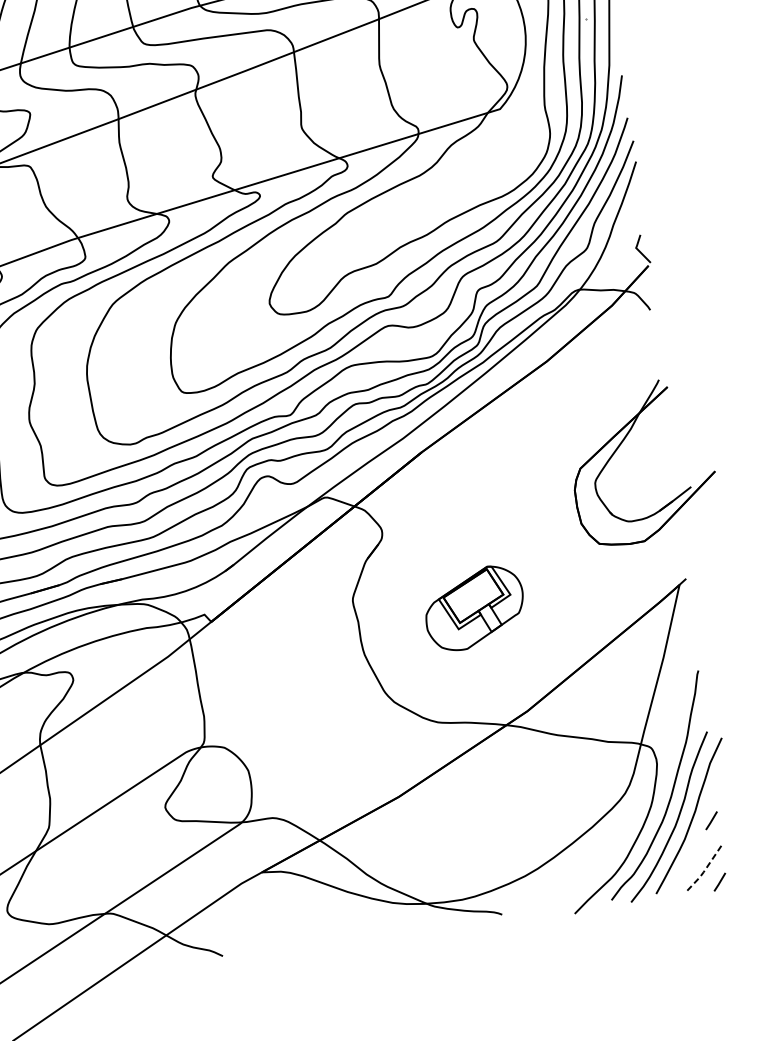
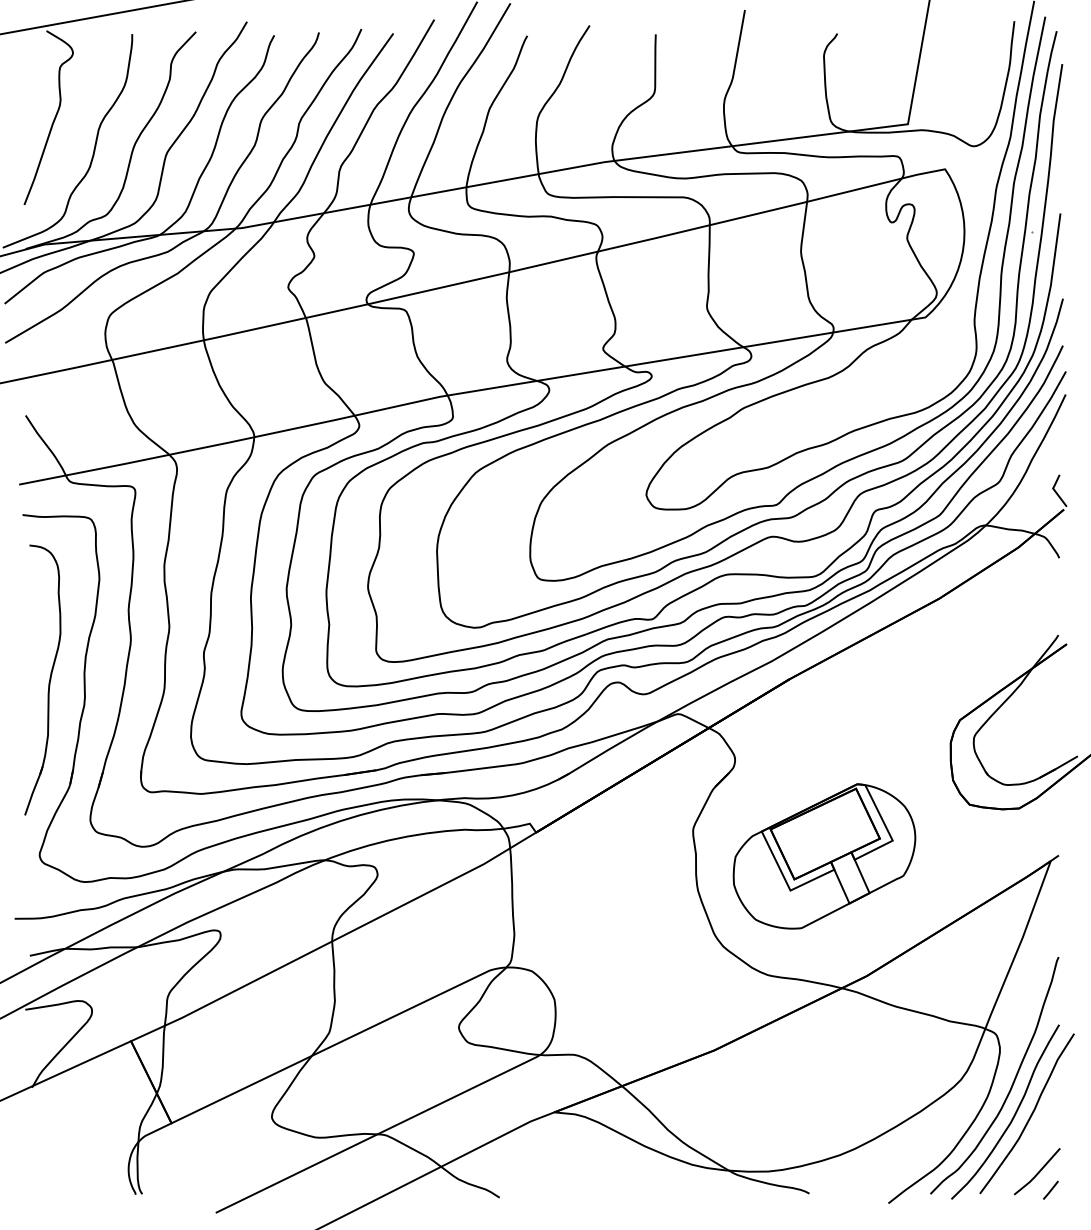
part: (474, 608) -> (824, 856), size x1.67
line: (711, 820) -> (1050, 1121), removed
line: (705, 869) -> (1037, 1174), dashed -> solid

